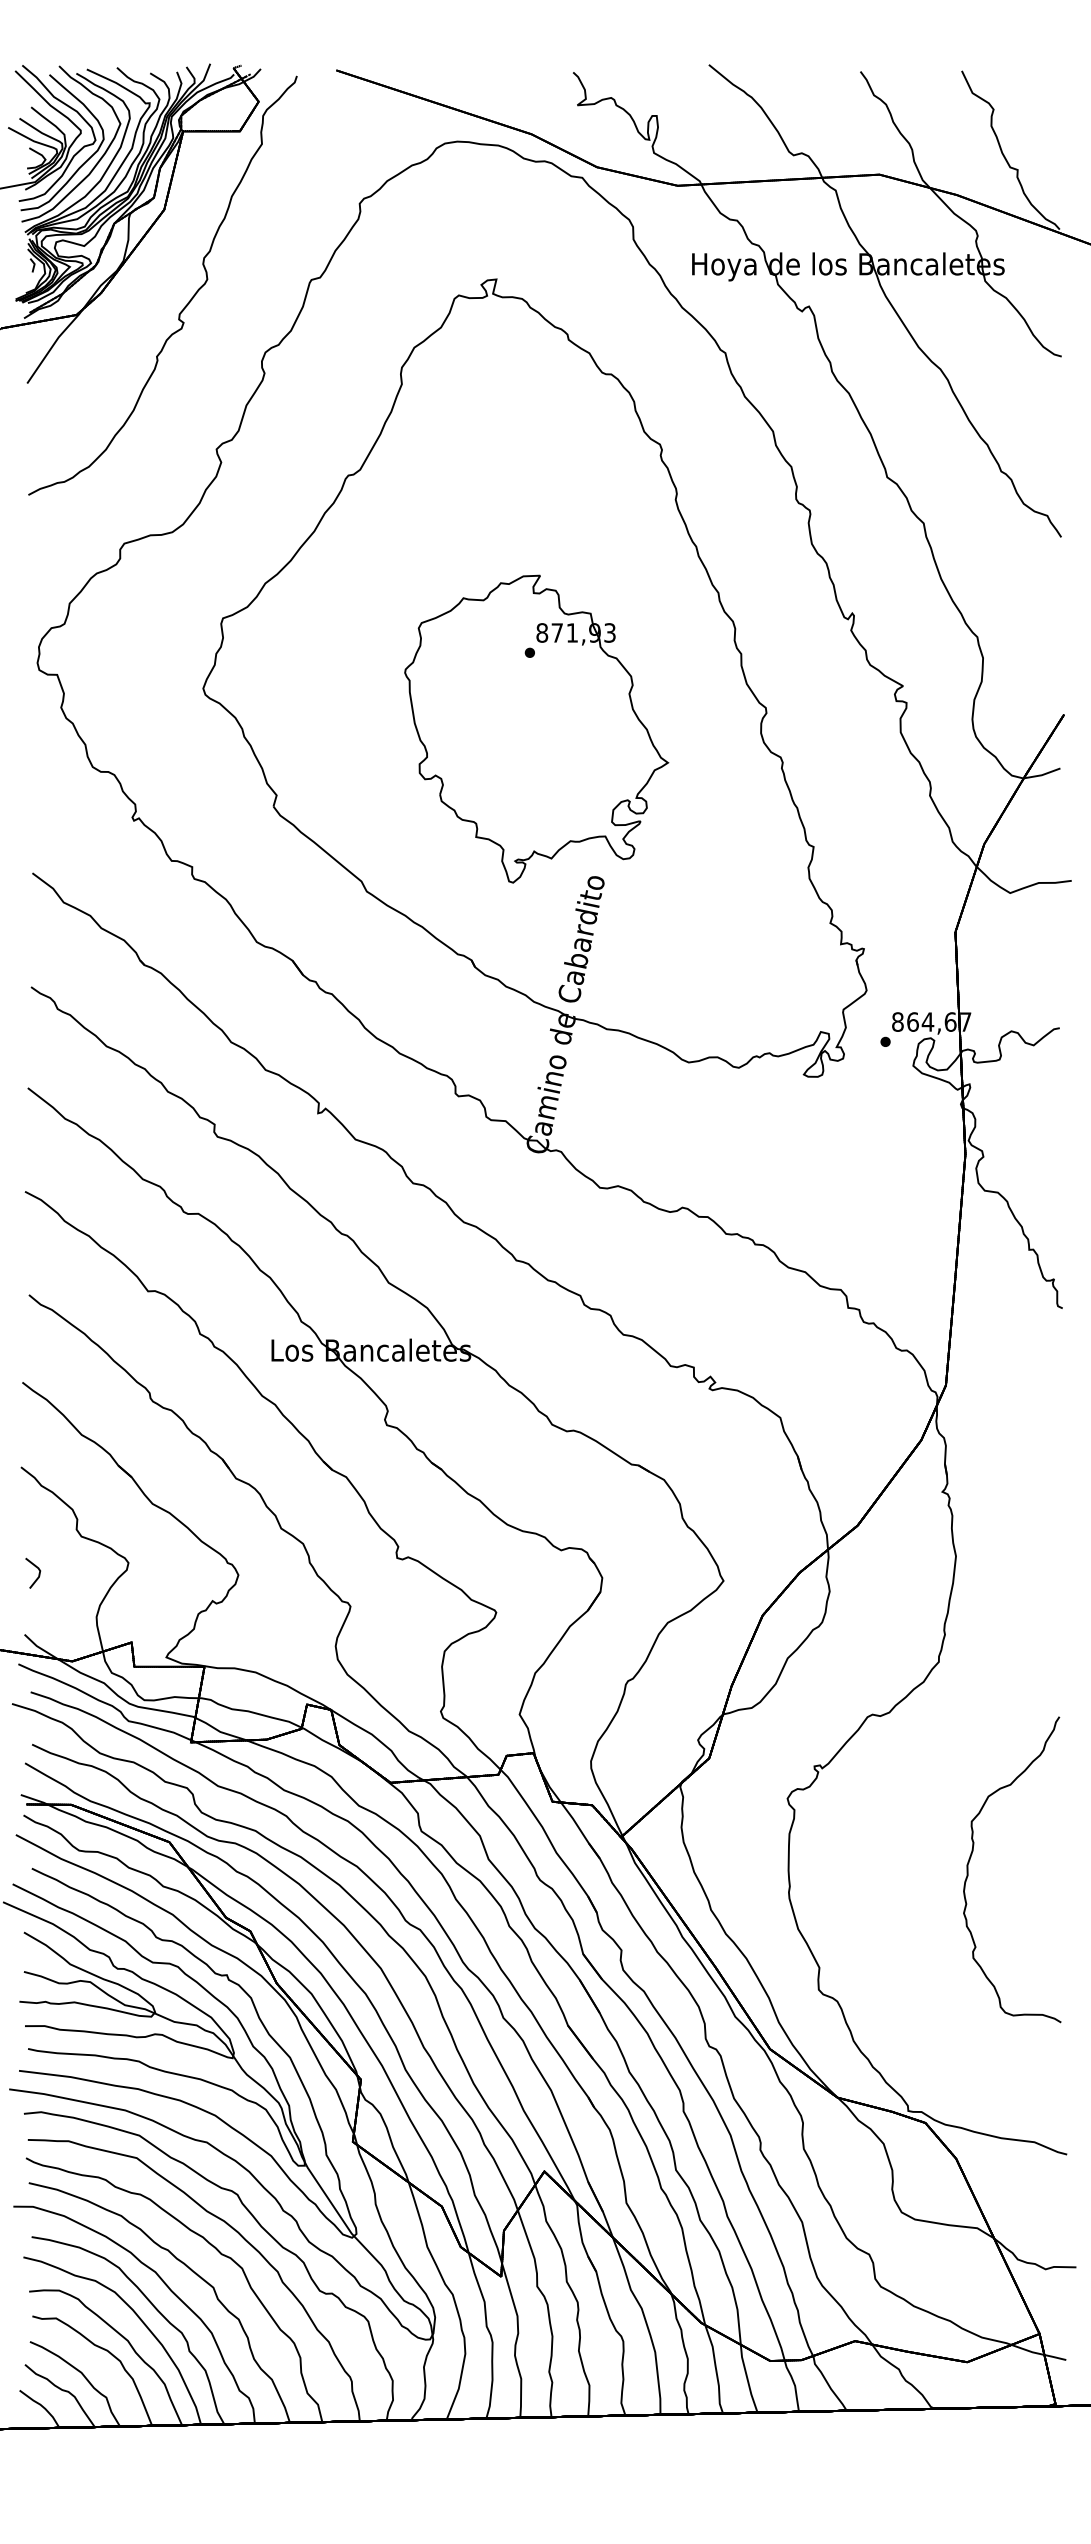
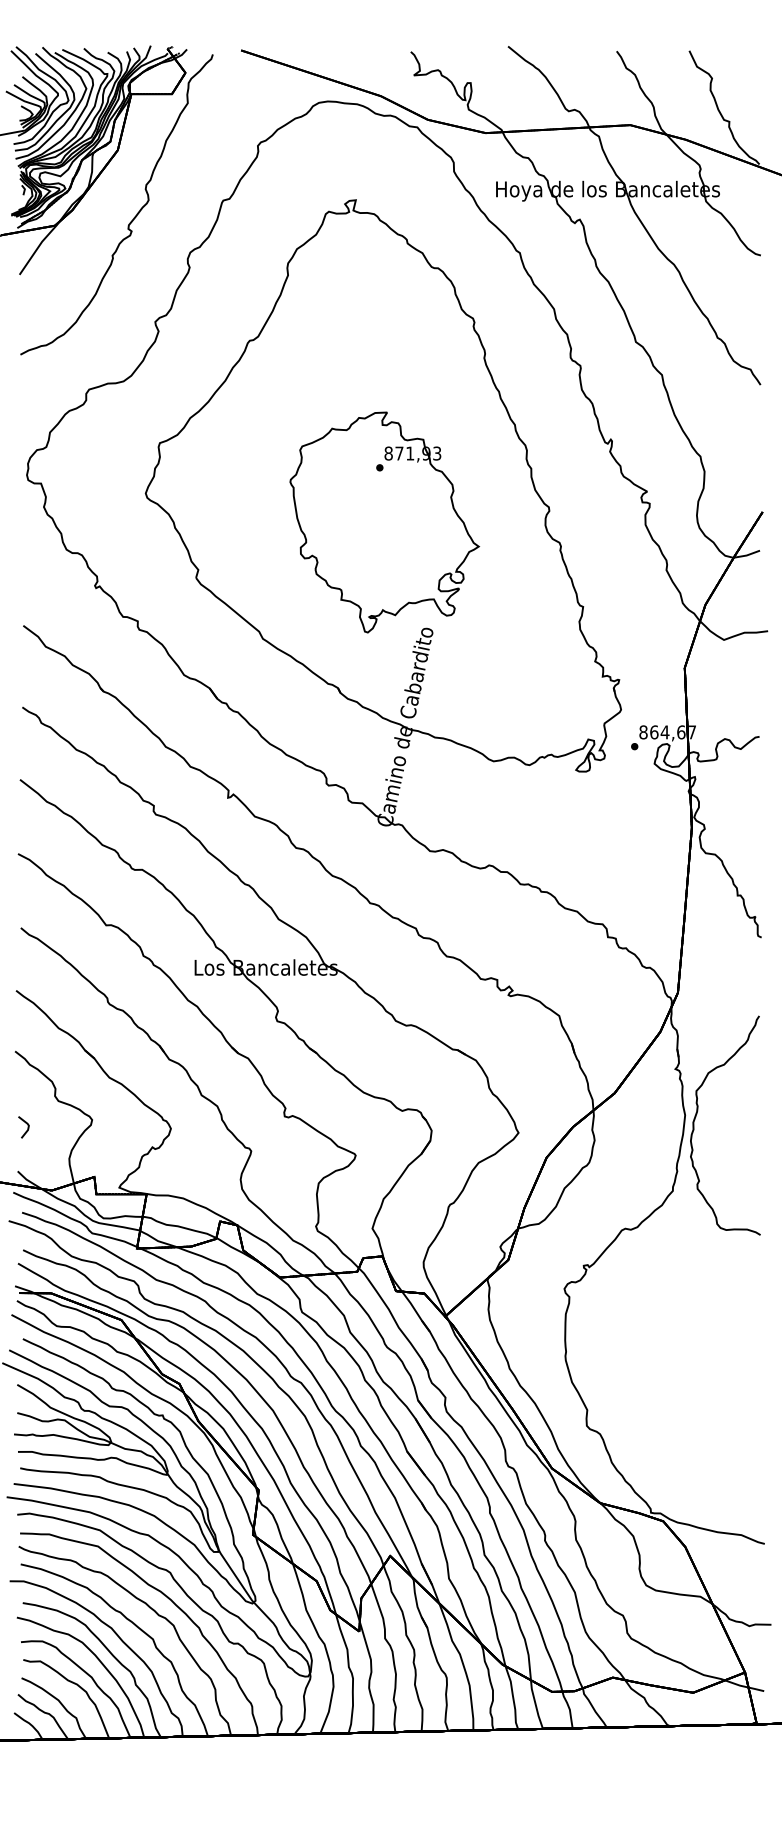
part: (972, 1854) -> (696, 1114), moved

